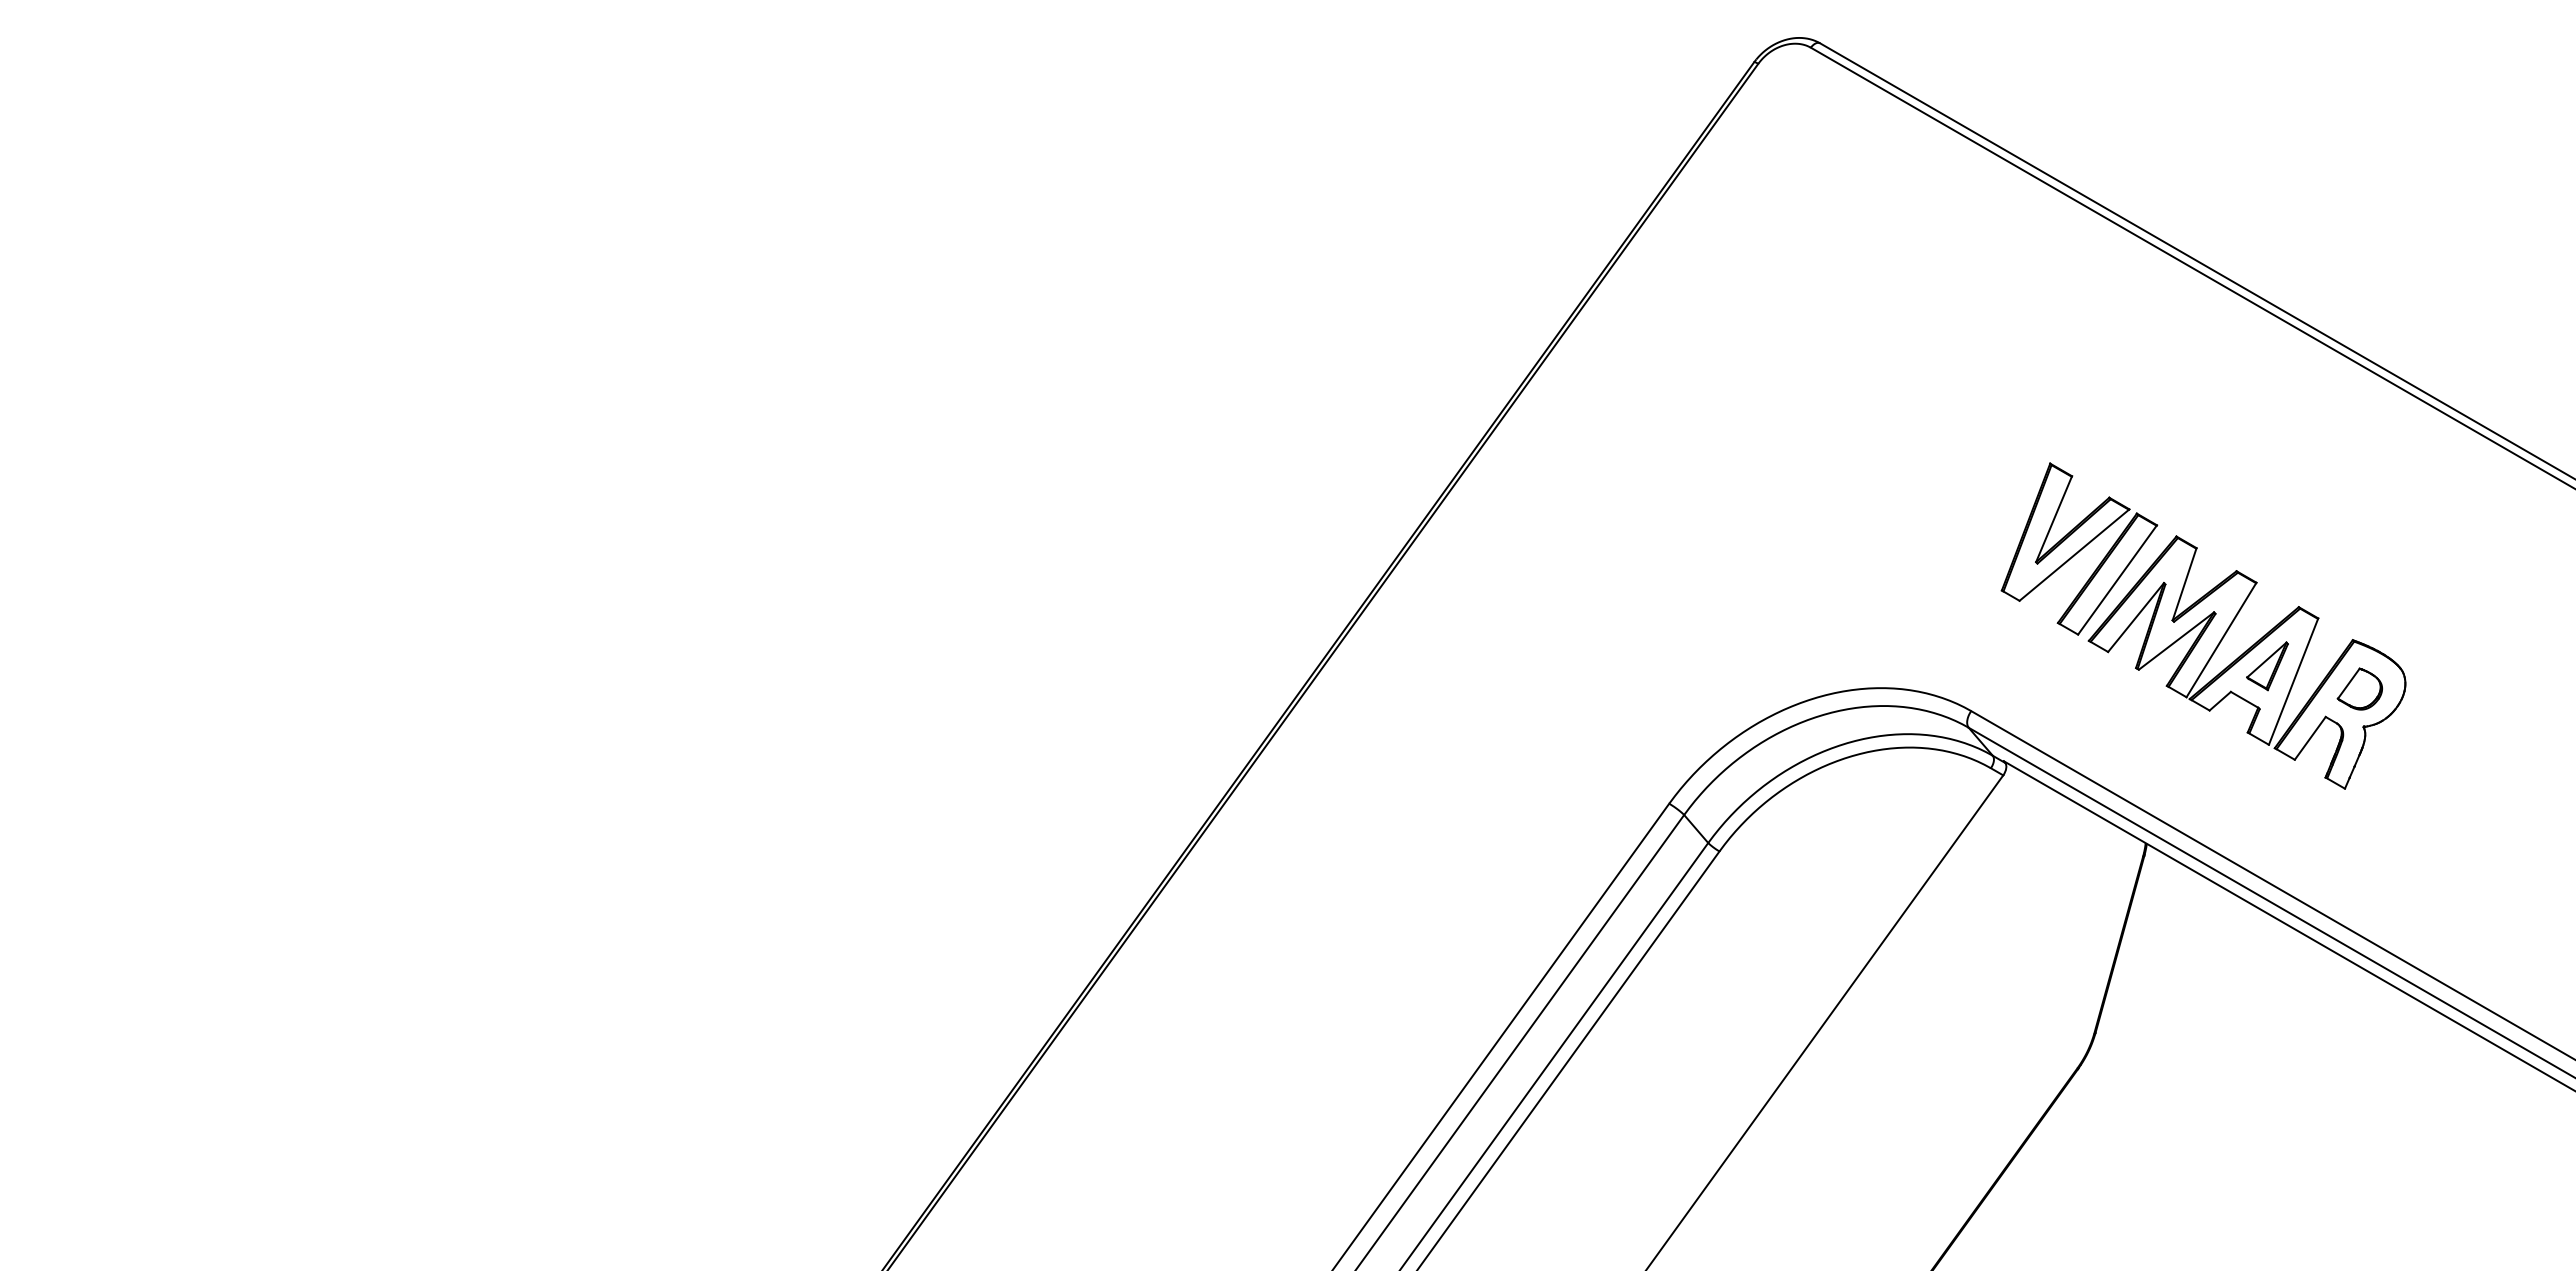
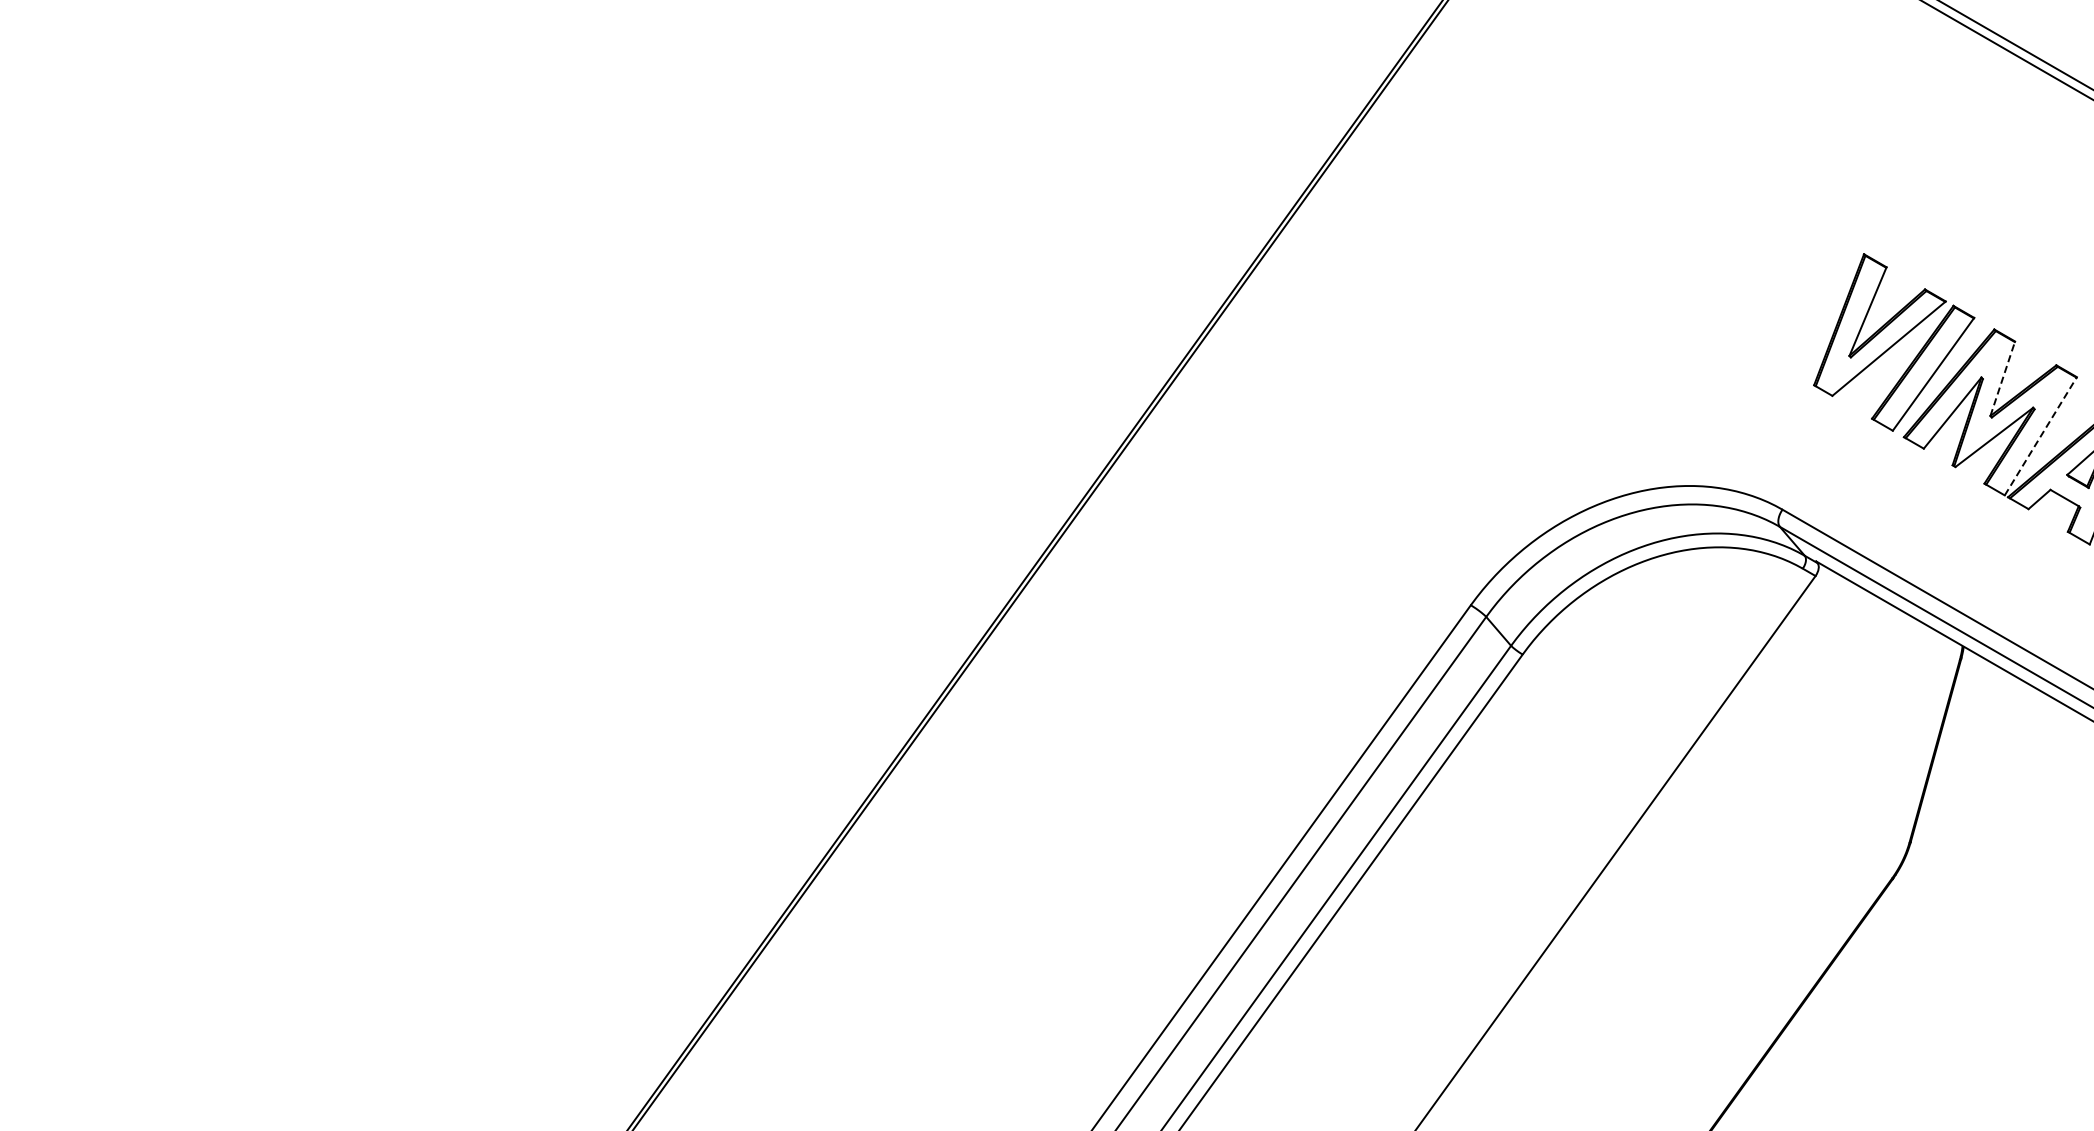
line: (2184, 583) -> (2002, 377), solid -> dashed
line: (2221, 639) -> (2040, 435), solid -> dashed

